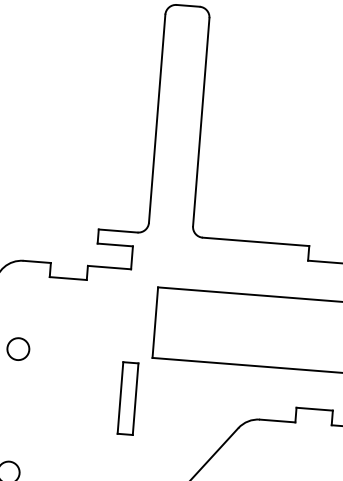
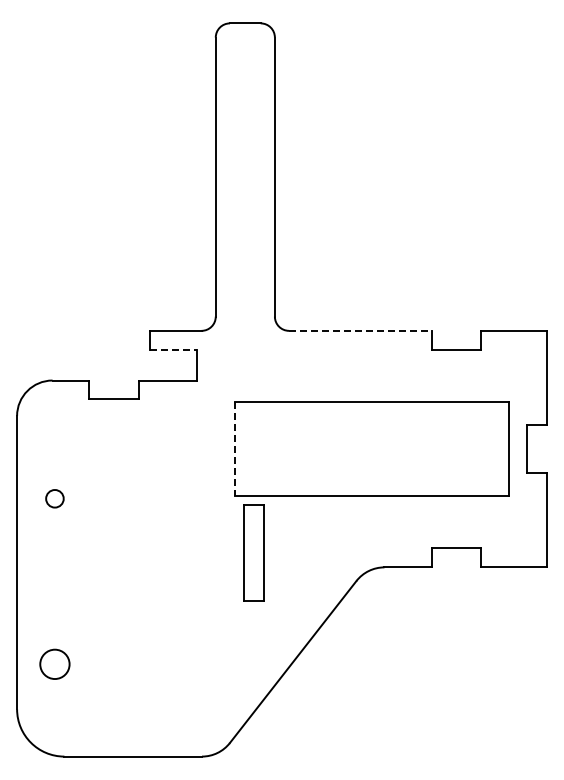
line: (256, 241) -> (360, 330), solid -> dashed
line: (115, 244) -> (173, 349), solid -> dashed
line: (155, 322) -> (234, 449), solid -> dashed
circle: (18, 348) -> (54, 498), size x0.6
part: (127, 398) -> (253, 552), moved

